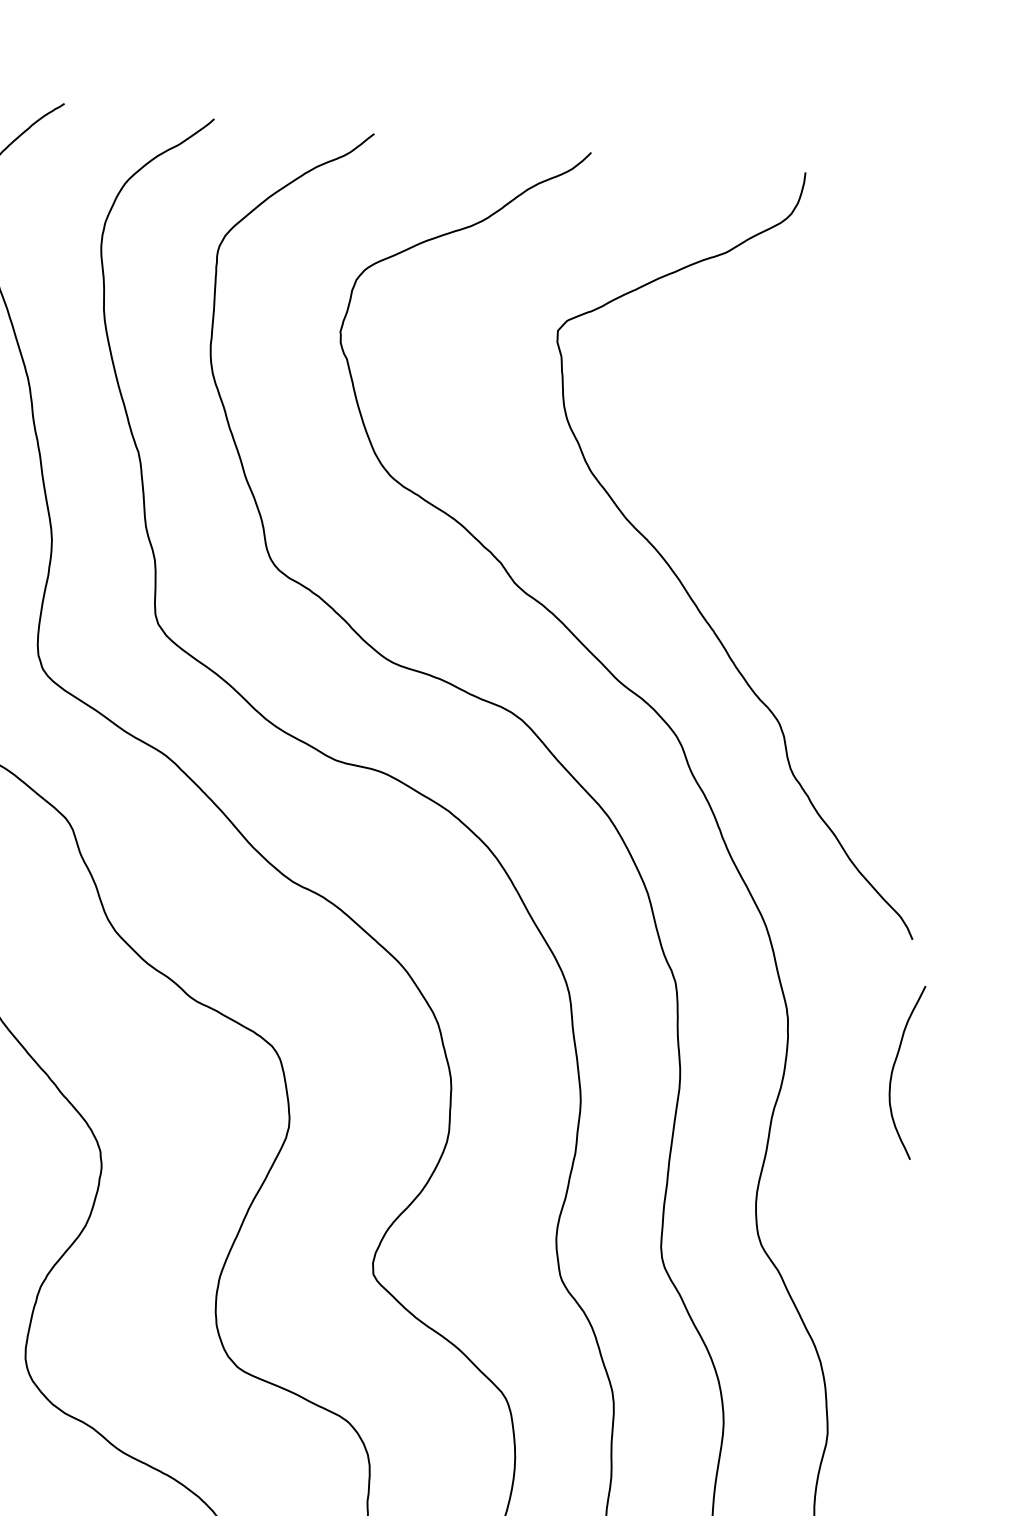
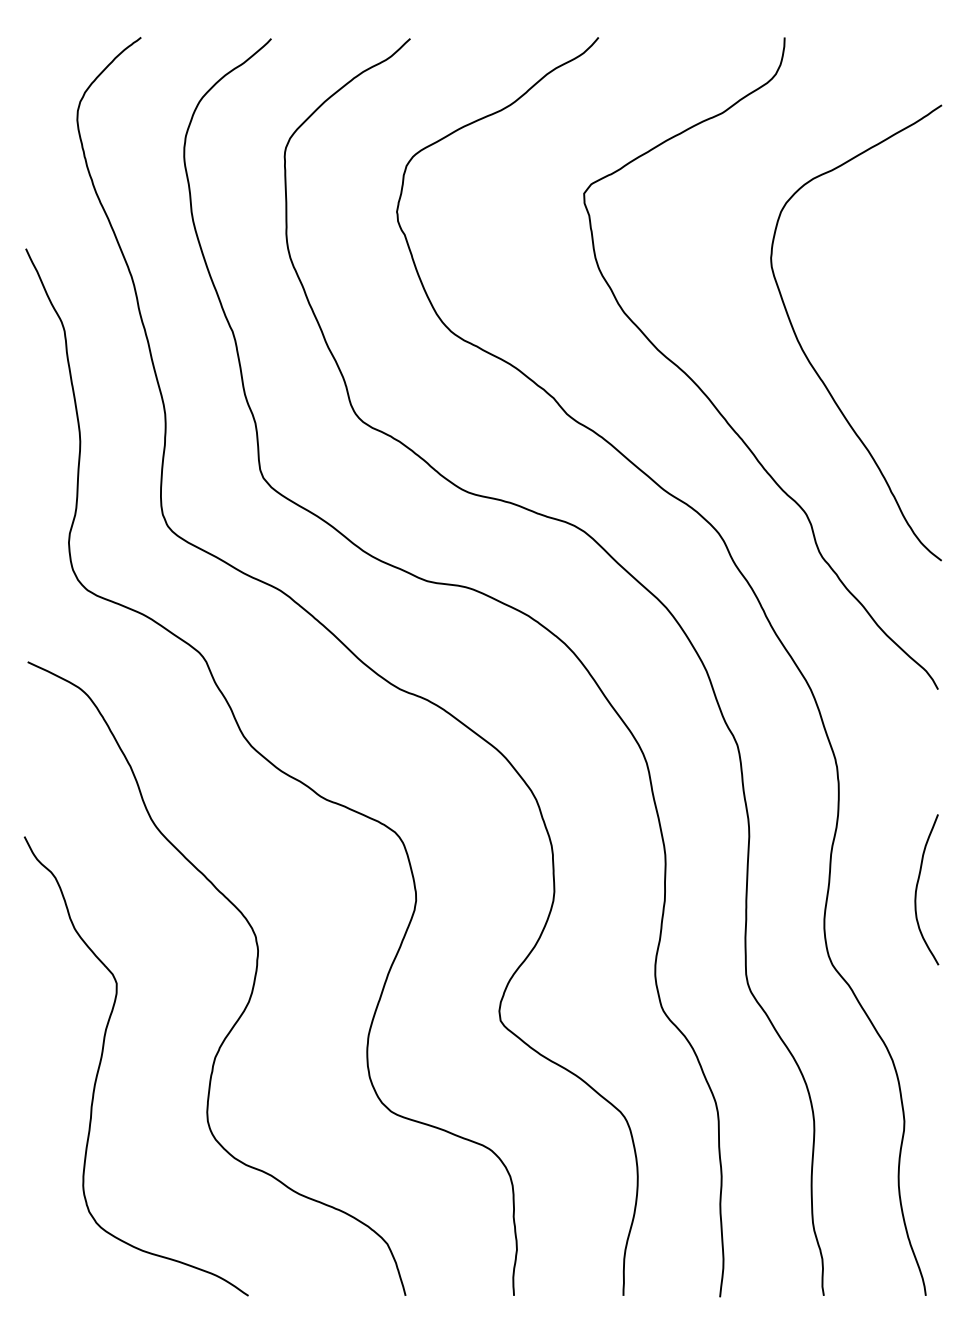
curve: (800, 548) -> (810, 361), added
curve: (893, 1070) -> (917, 889), moved

